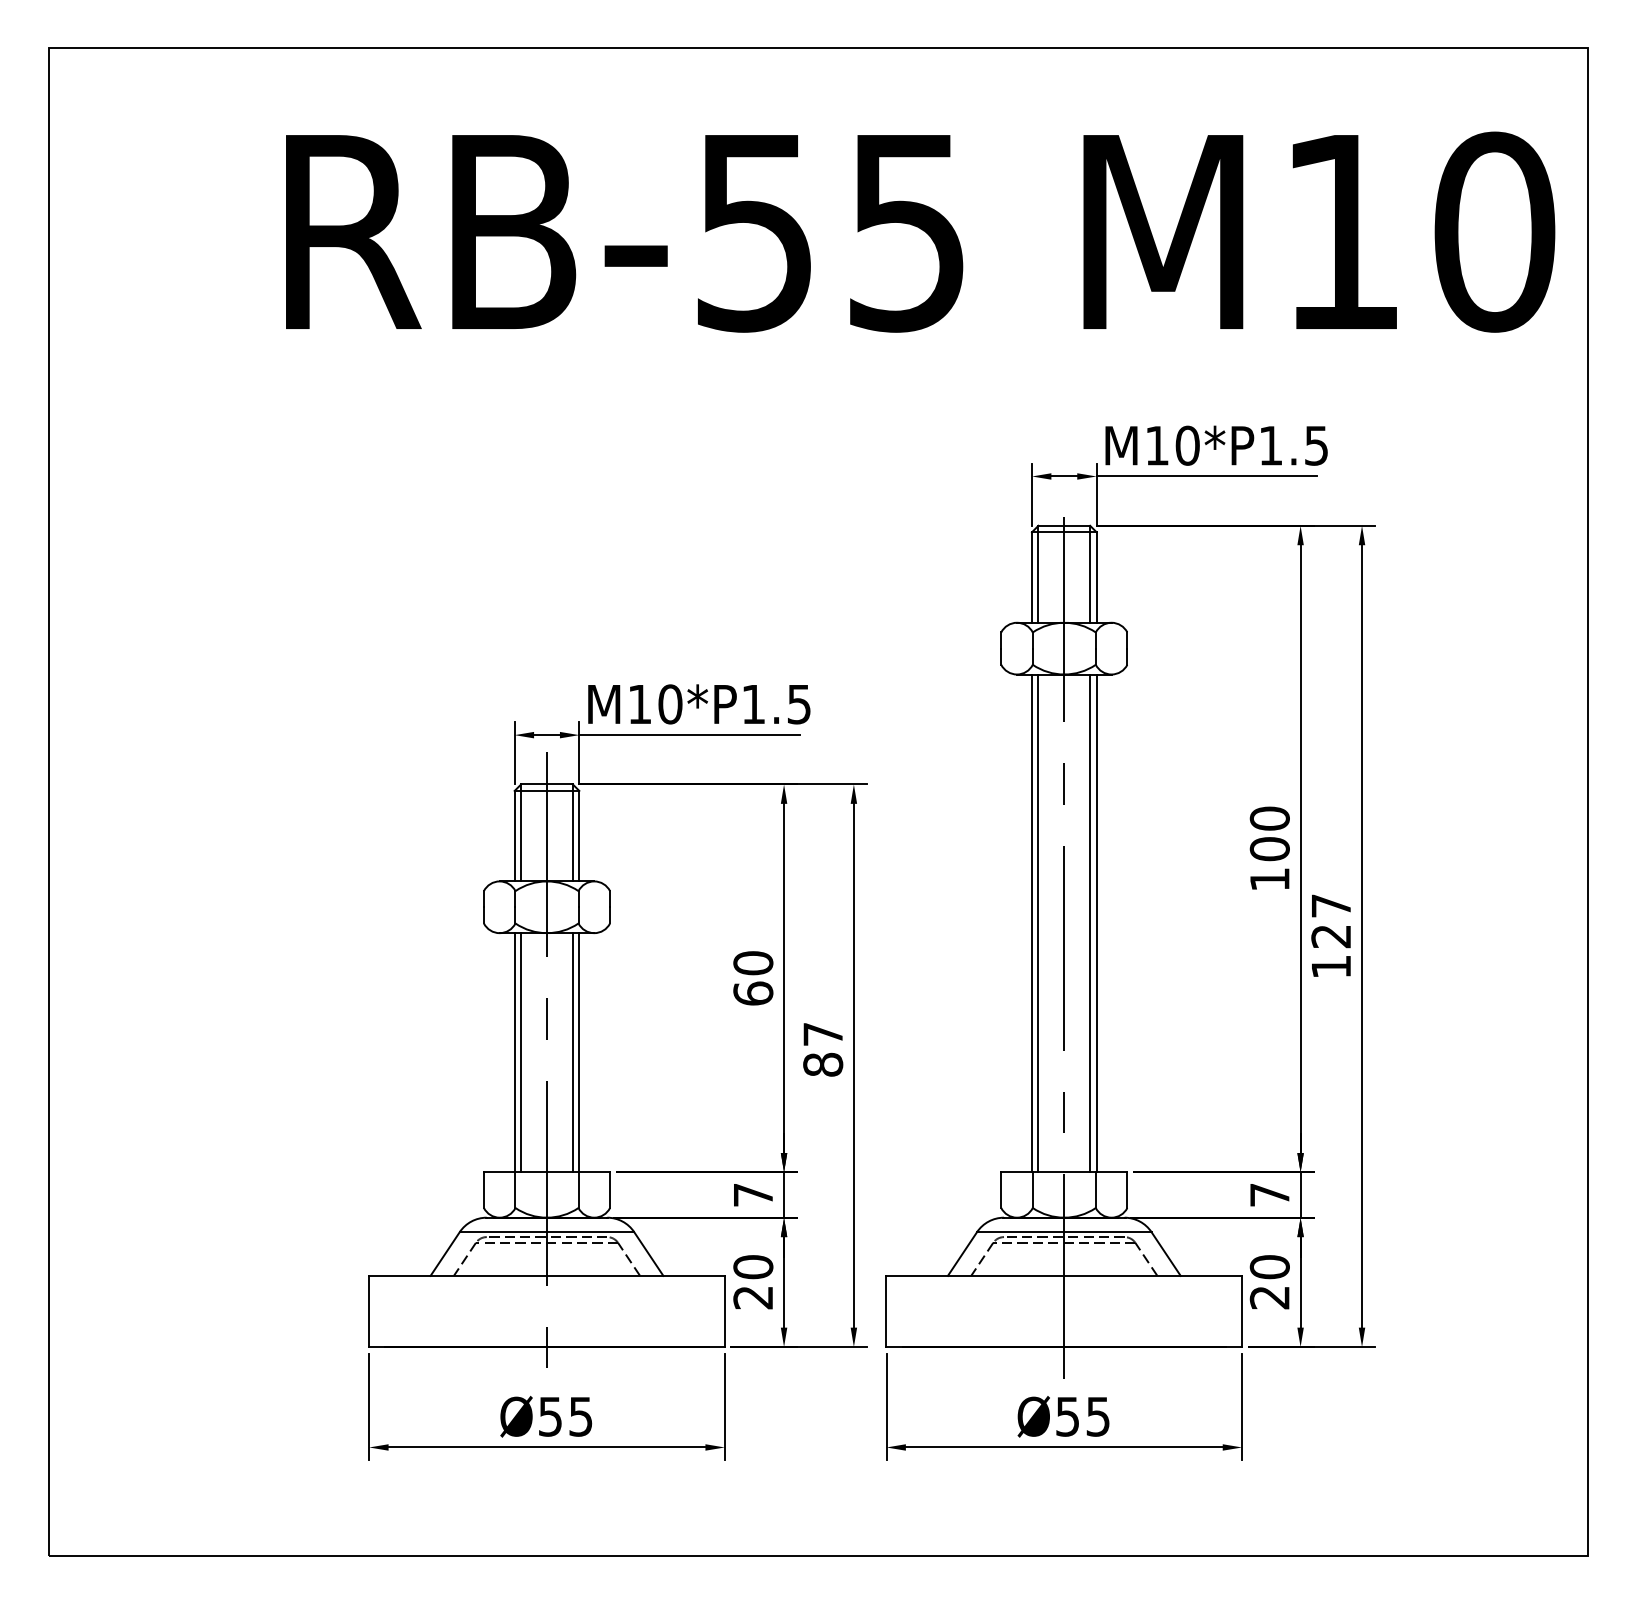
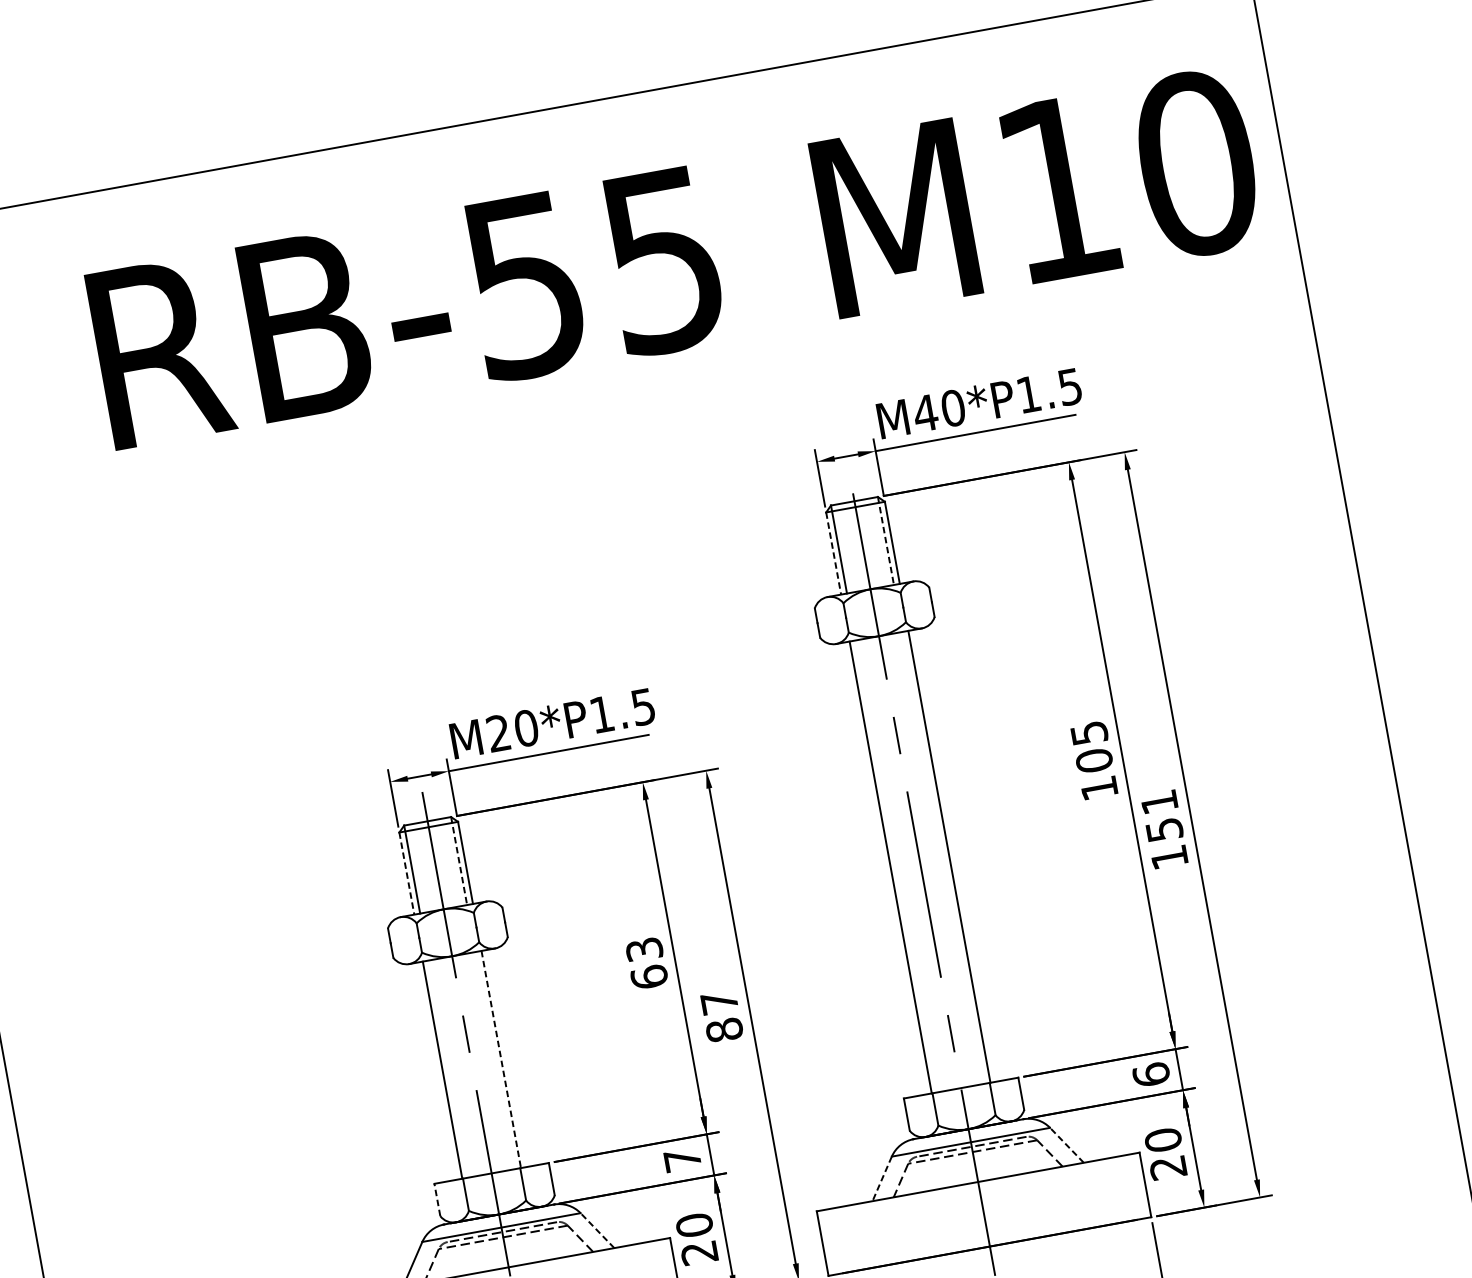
text: (1156, 445) -> (924, 413), M10*P1.5 -> M40*P1.5
line: (1090, 574) -> (886, 541), solid -> dashed
line: (1031, 578) -> (833, 554), solid -> dashed
text: (639, 703) -> (498, 732), M10*P1.5 -> M20*P1.5
text: (1269, 818) -> (1088, 733), 100 -> 105
line: (572, 833) -> (458, 861), solid -> dashed
line: (514, 836) -> (406, 873), solid -> dashed
text: (1331, 921) -> (1162, 816), 127 -> 151
line: (1038, 923) -> (896, 866), removed
line: (1090, 923) -> (943, 857), removed
text: (753, 963) -> (644, 949), 60 -> 63
line: (521, 1052) -> (448, 1068), removed
line: (572, 1052) -> (495, 1060), removed
line: (579, 1052) -> (501, 1059), solid -> dashed
line: (483, 1190) -> (437, 1200), solid -> dashed
text: (1269, 1194) -> (1150, 1074), 7 -> 6
line: (648, 1253) -> (597, 1230), solid -> dashed
line: (1165, 1253) -> (1066, 1144), solid -> dashed
line: (962, 1254) -> (882, 1179), solid -> dashed

